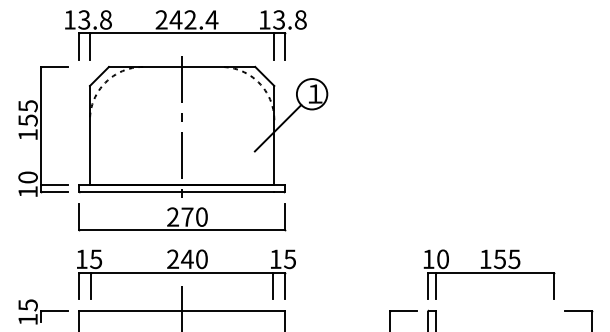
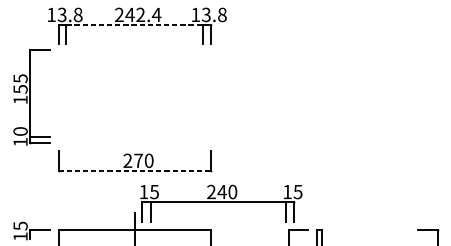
line: (182, 33) -> (134, 24), solid -> dashed
part: (203, 126) -> (150, 93), removed
line: (182, 230) -> (134, 170), solid -> dashed
part: (186, 274) -> (221, 203), moved
part: (489, 274) -> (362, 203), removed

